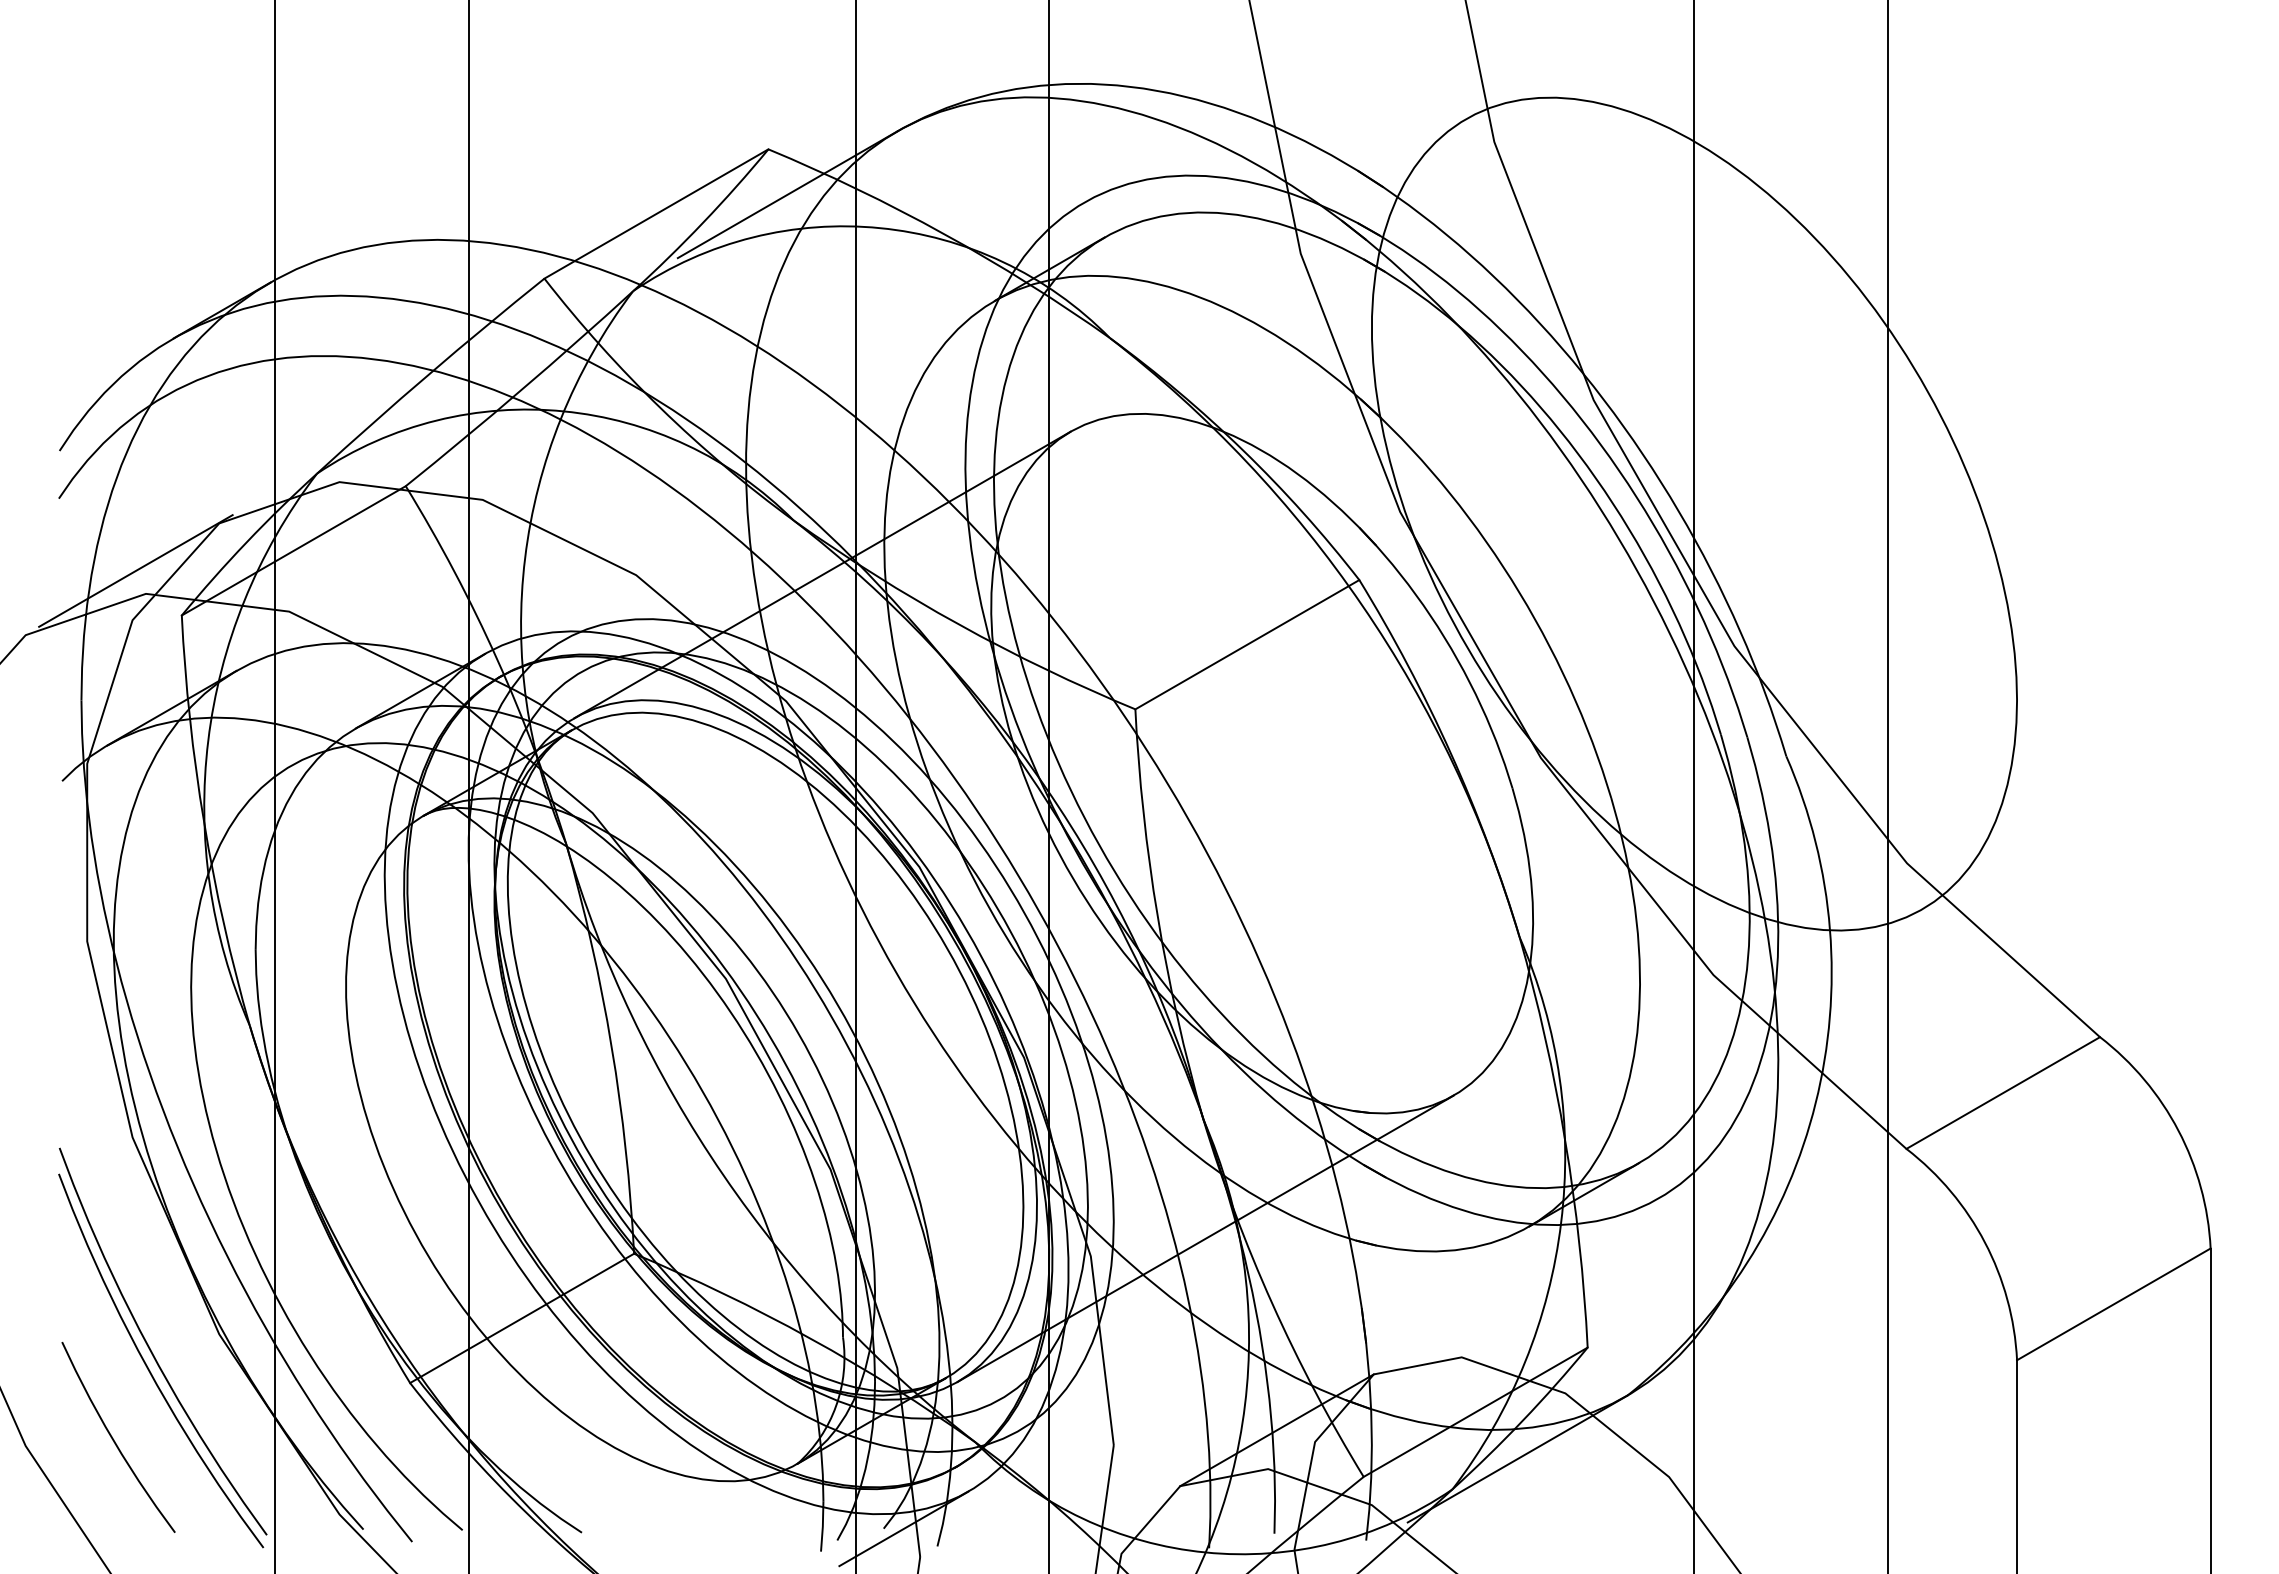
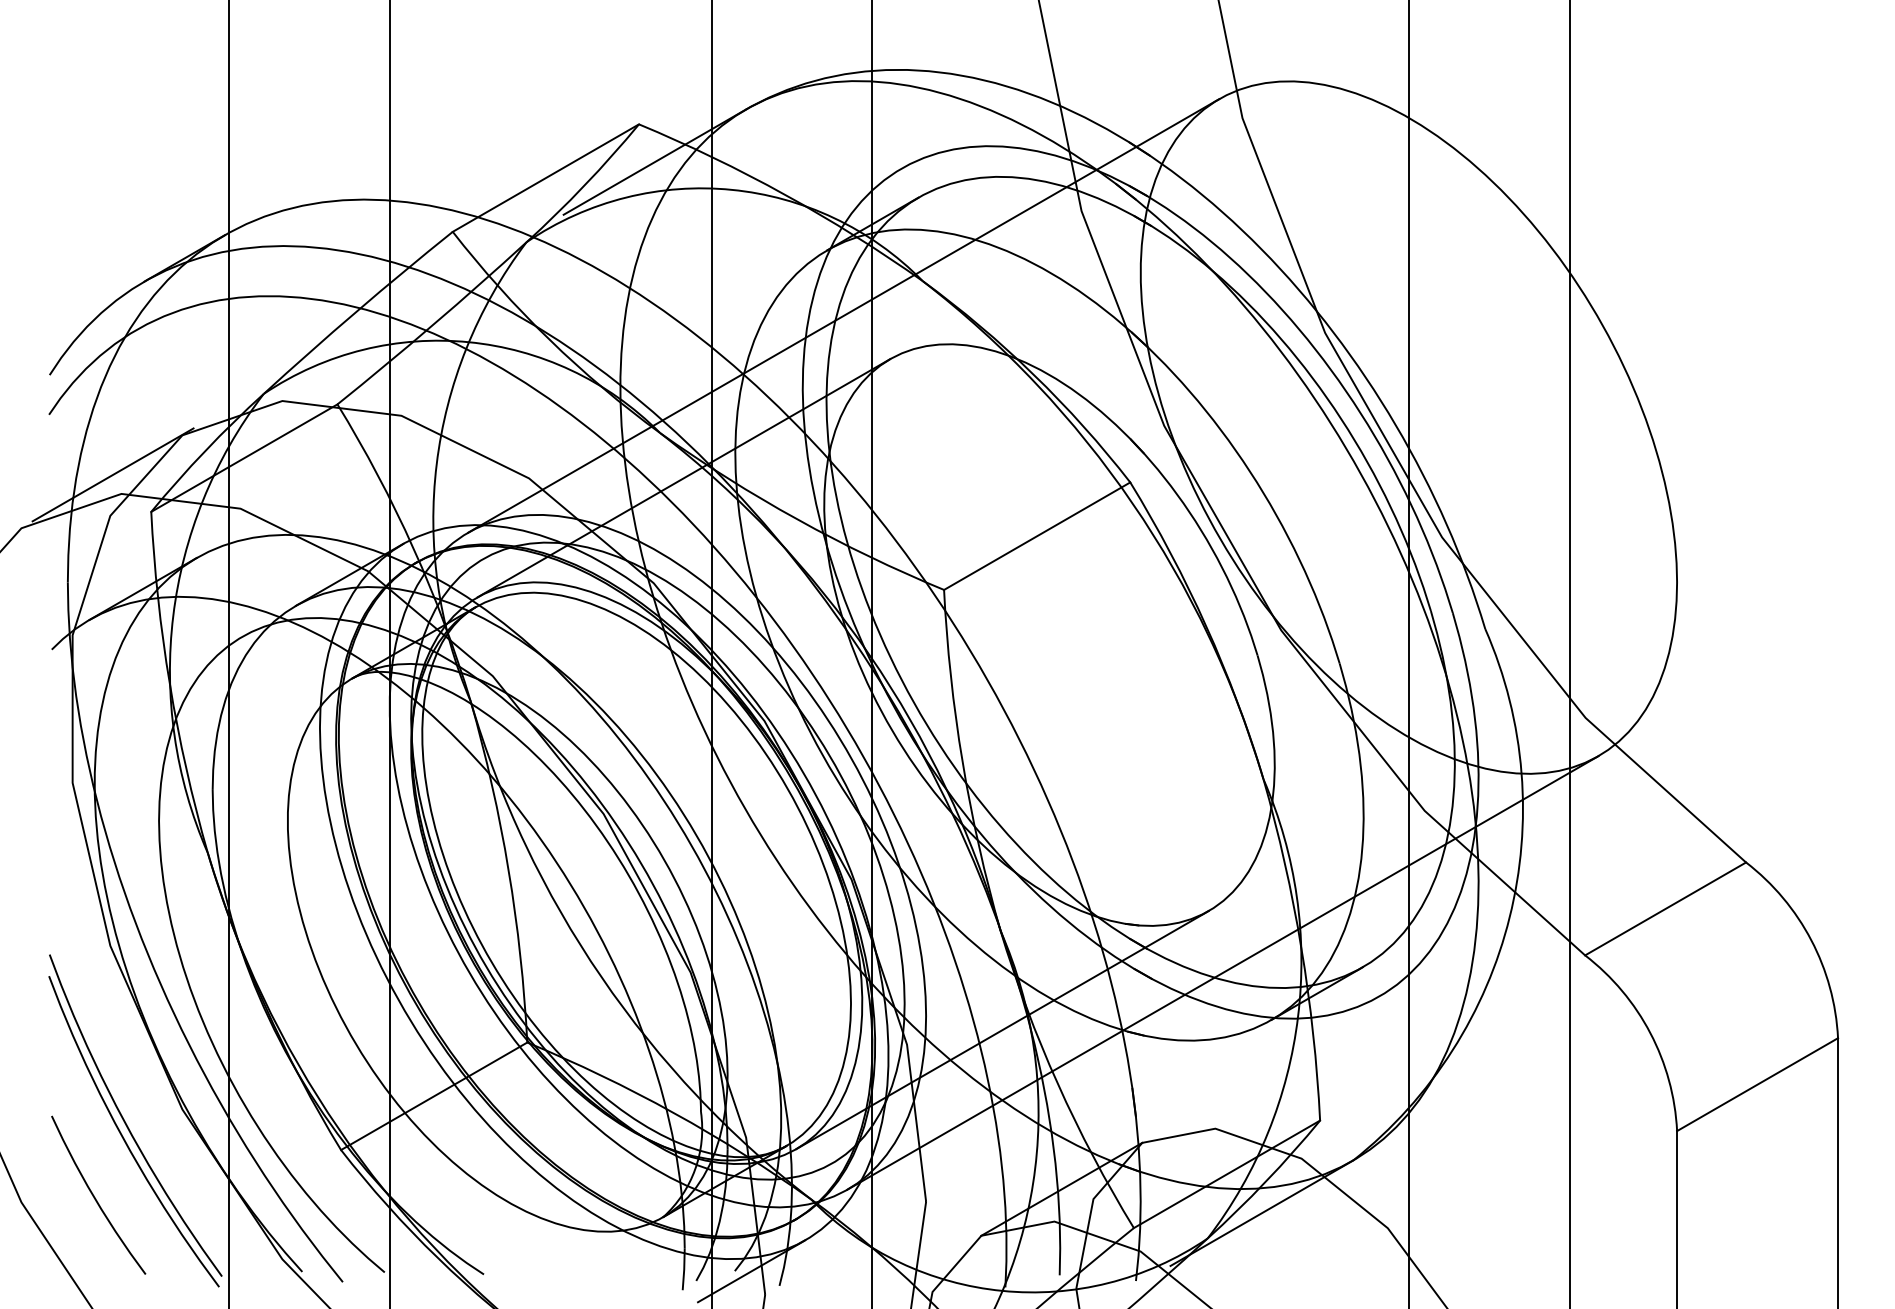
line: (1014, 379) -> (843, 315), added
line: (1470, 1169) -> (1222, 972), added

